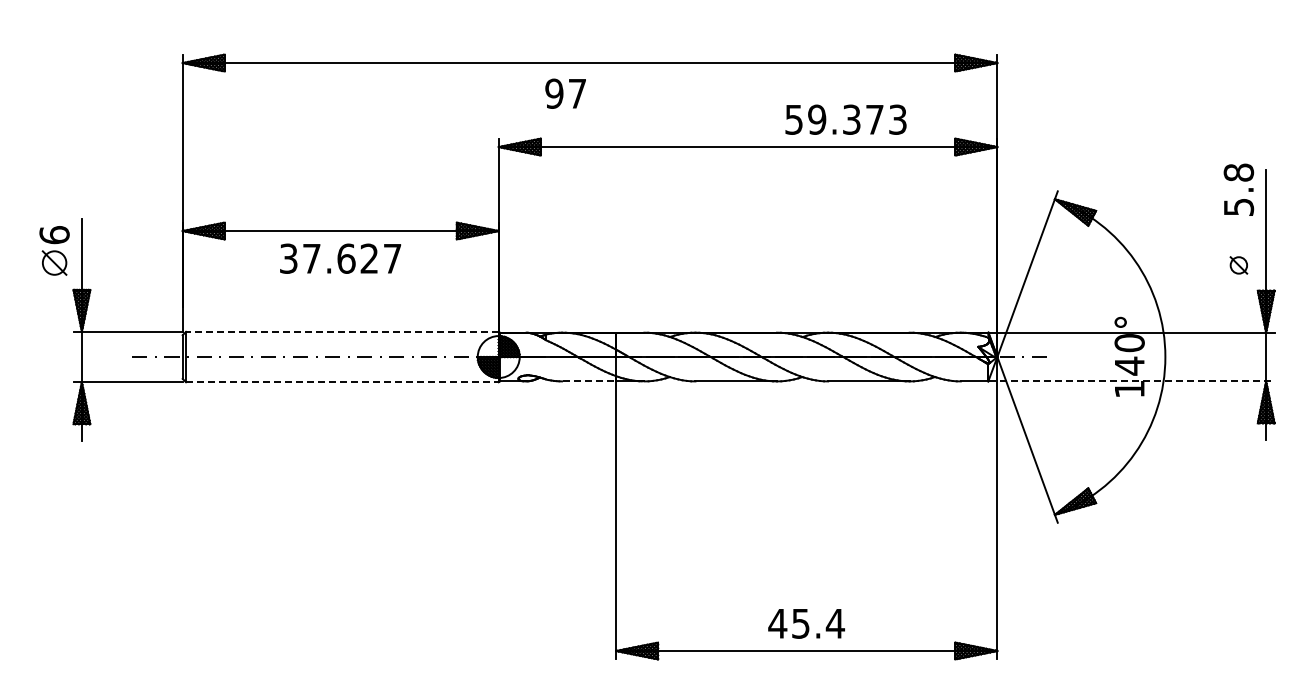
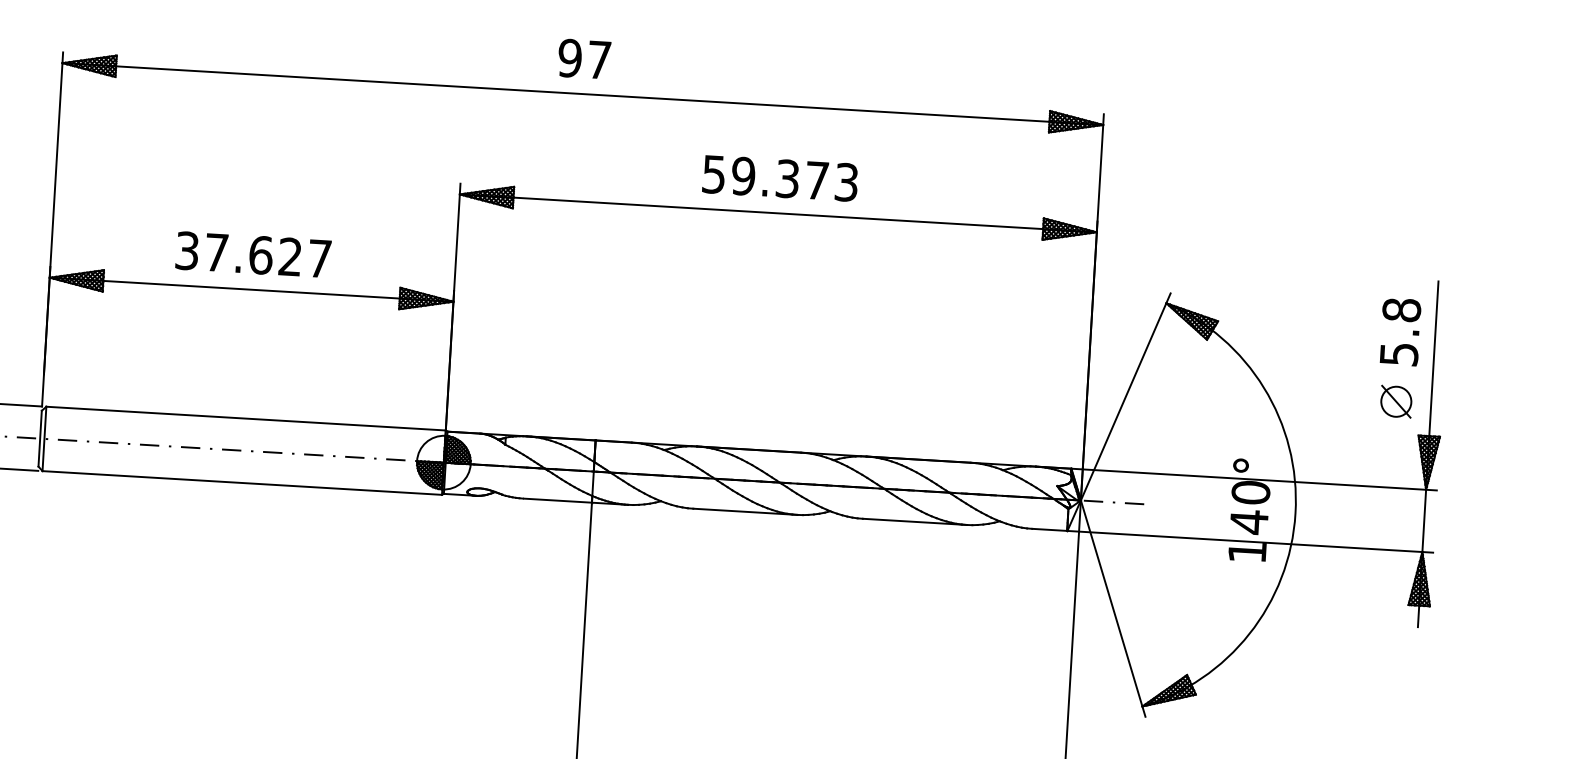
text: (565, 93) -> (584, 58), moved
text: (845, 119) -> (779, 178), moved
text: (1238, 189) -> (1400, 331), moved
text: (340, 258) -> (253, 254), moved
part: (1238, 265) -> (1395, 401), size x1.43
line: (341, 331) -> (244, 418), dashed -> solid
line: (589, 381) -> (557, 500), dashed -> solid
line: (1131, 381) -> (1250, 541), dashed -> solid
line: (342, 382) -> (242, 483), dashed -> solid

